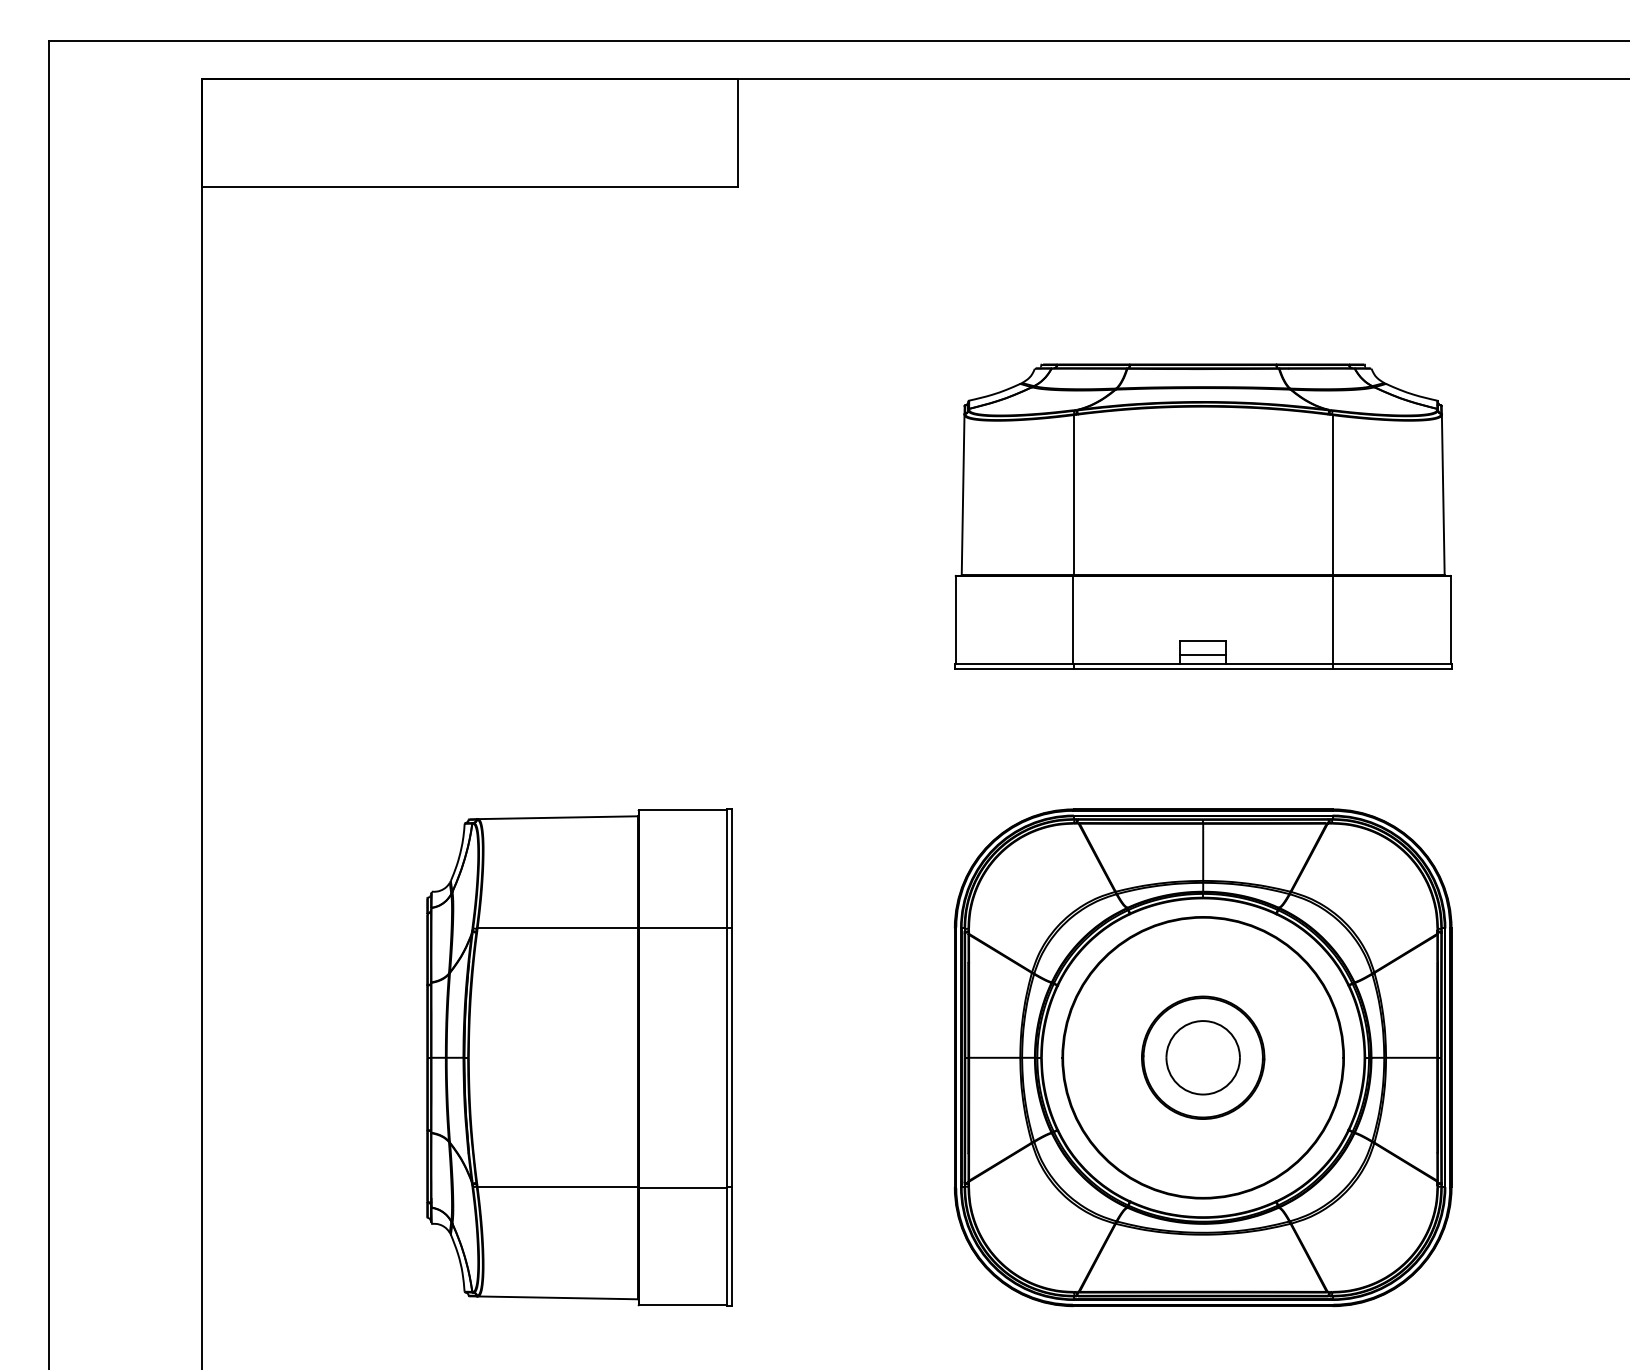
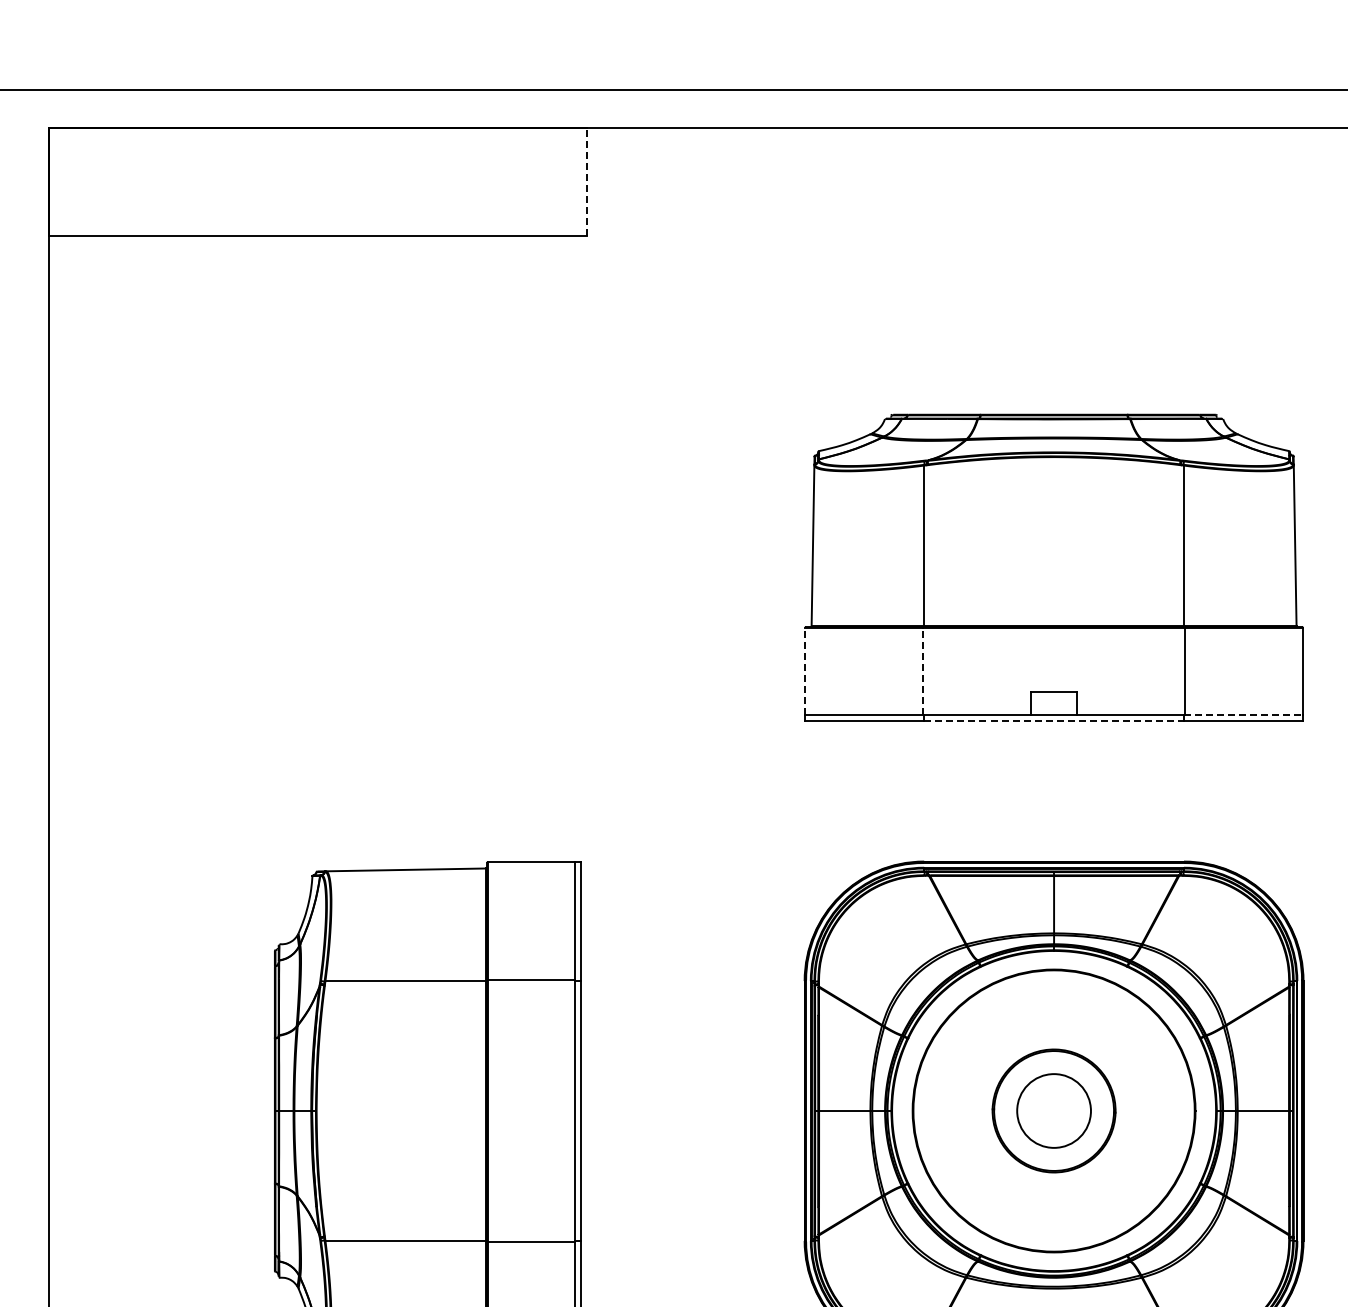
line: (737, 132) -> (586, 181), solid -> dashed
line: (955, 620) -> (805, 671), solid -> dashed
line: (1072, 620) -> (922, 671), solid -> dashed
line: (1203, 654) -> (1054, 706), removed
line: (1392, 663) -> (1244, 715), solid -> dashed
line: (1203, 669) -> (1054, 721), solid -> dashed

